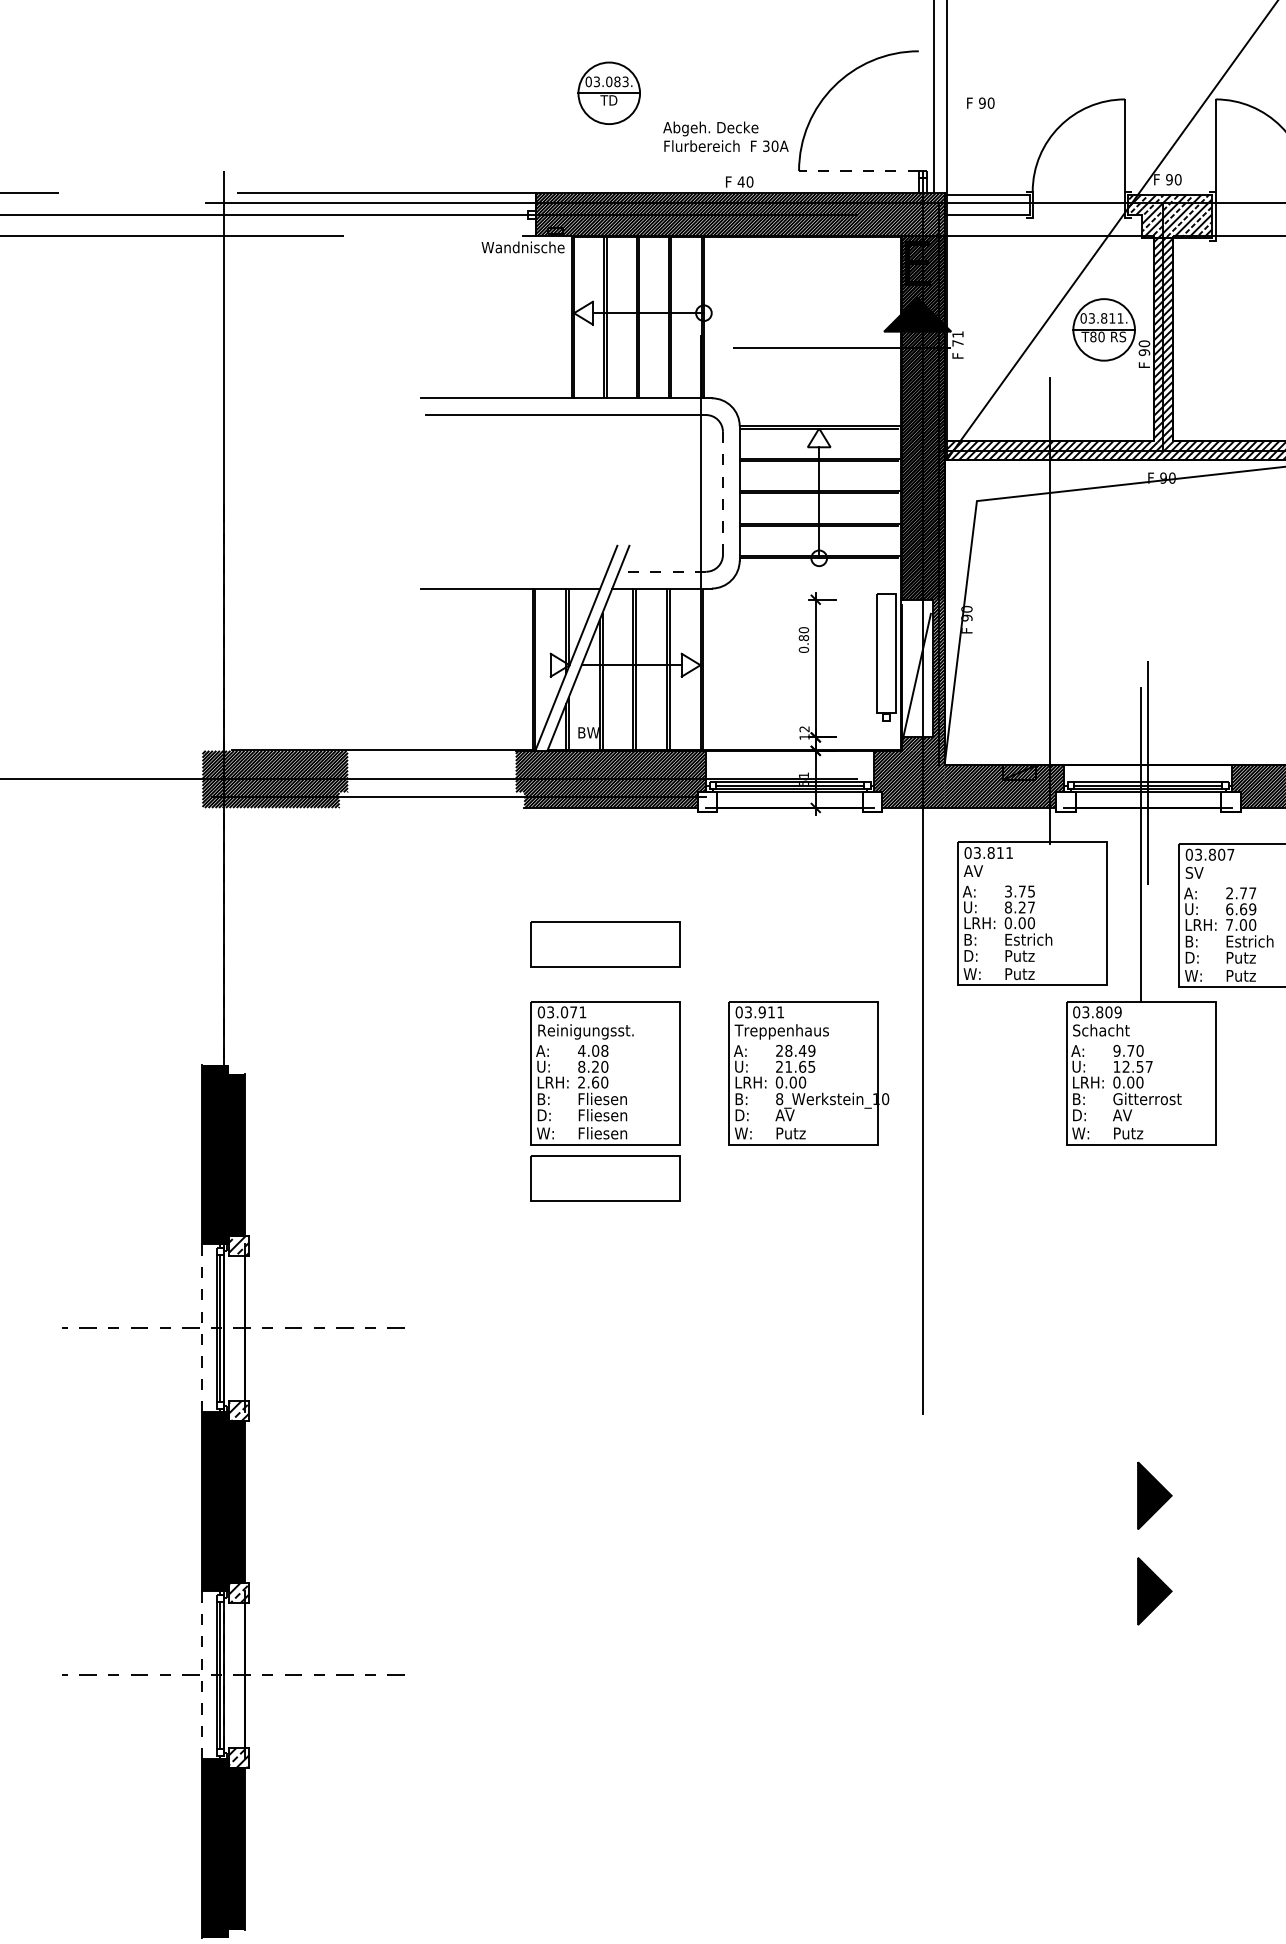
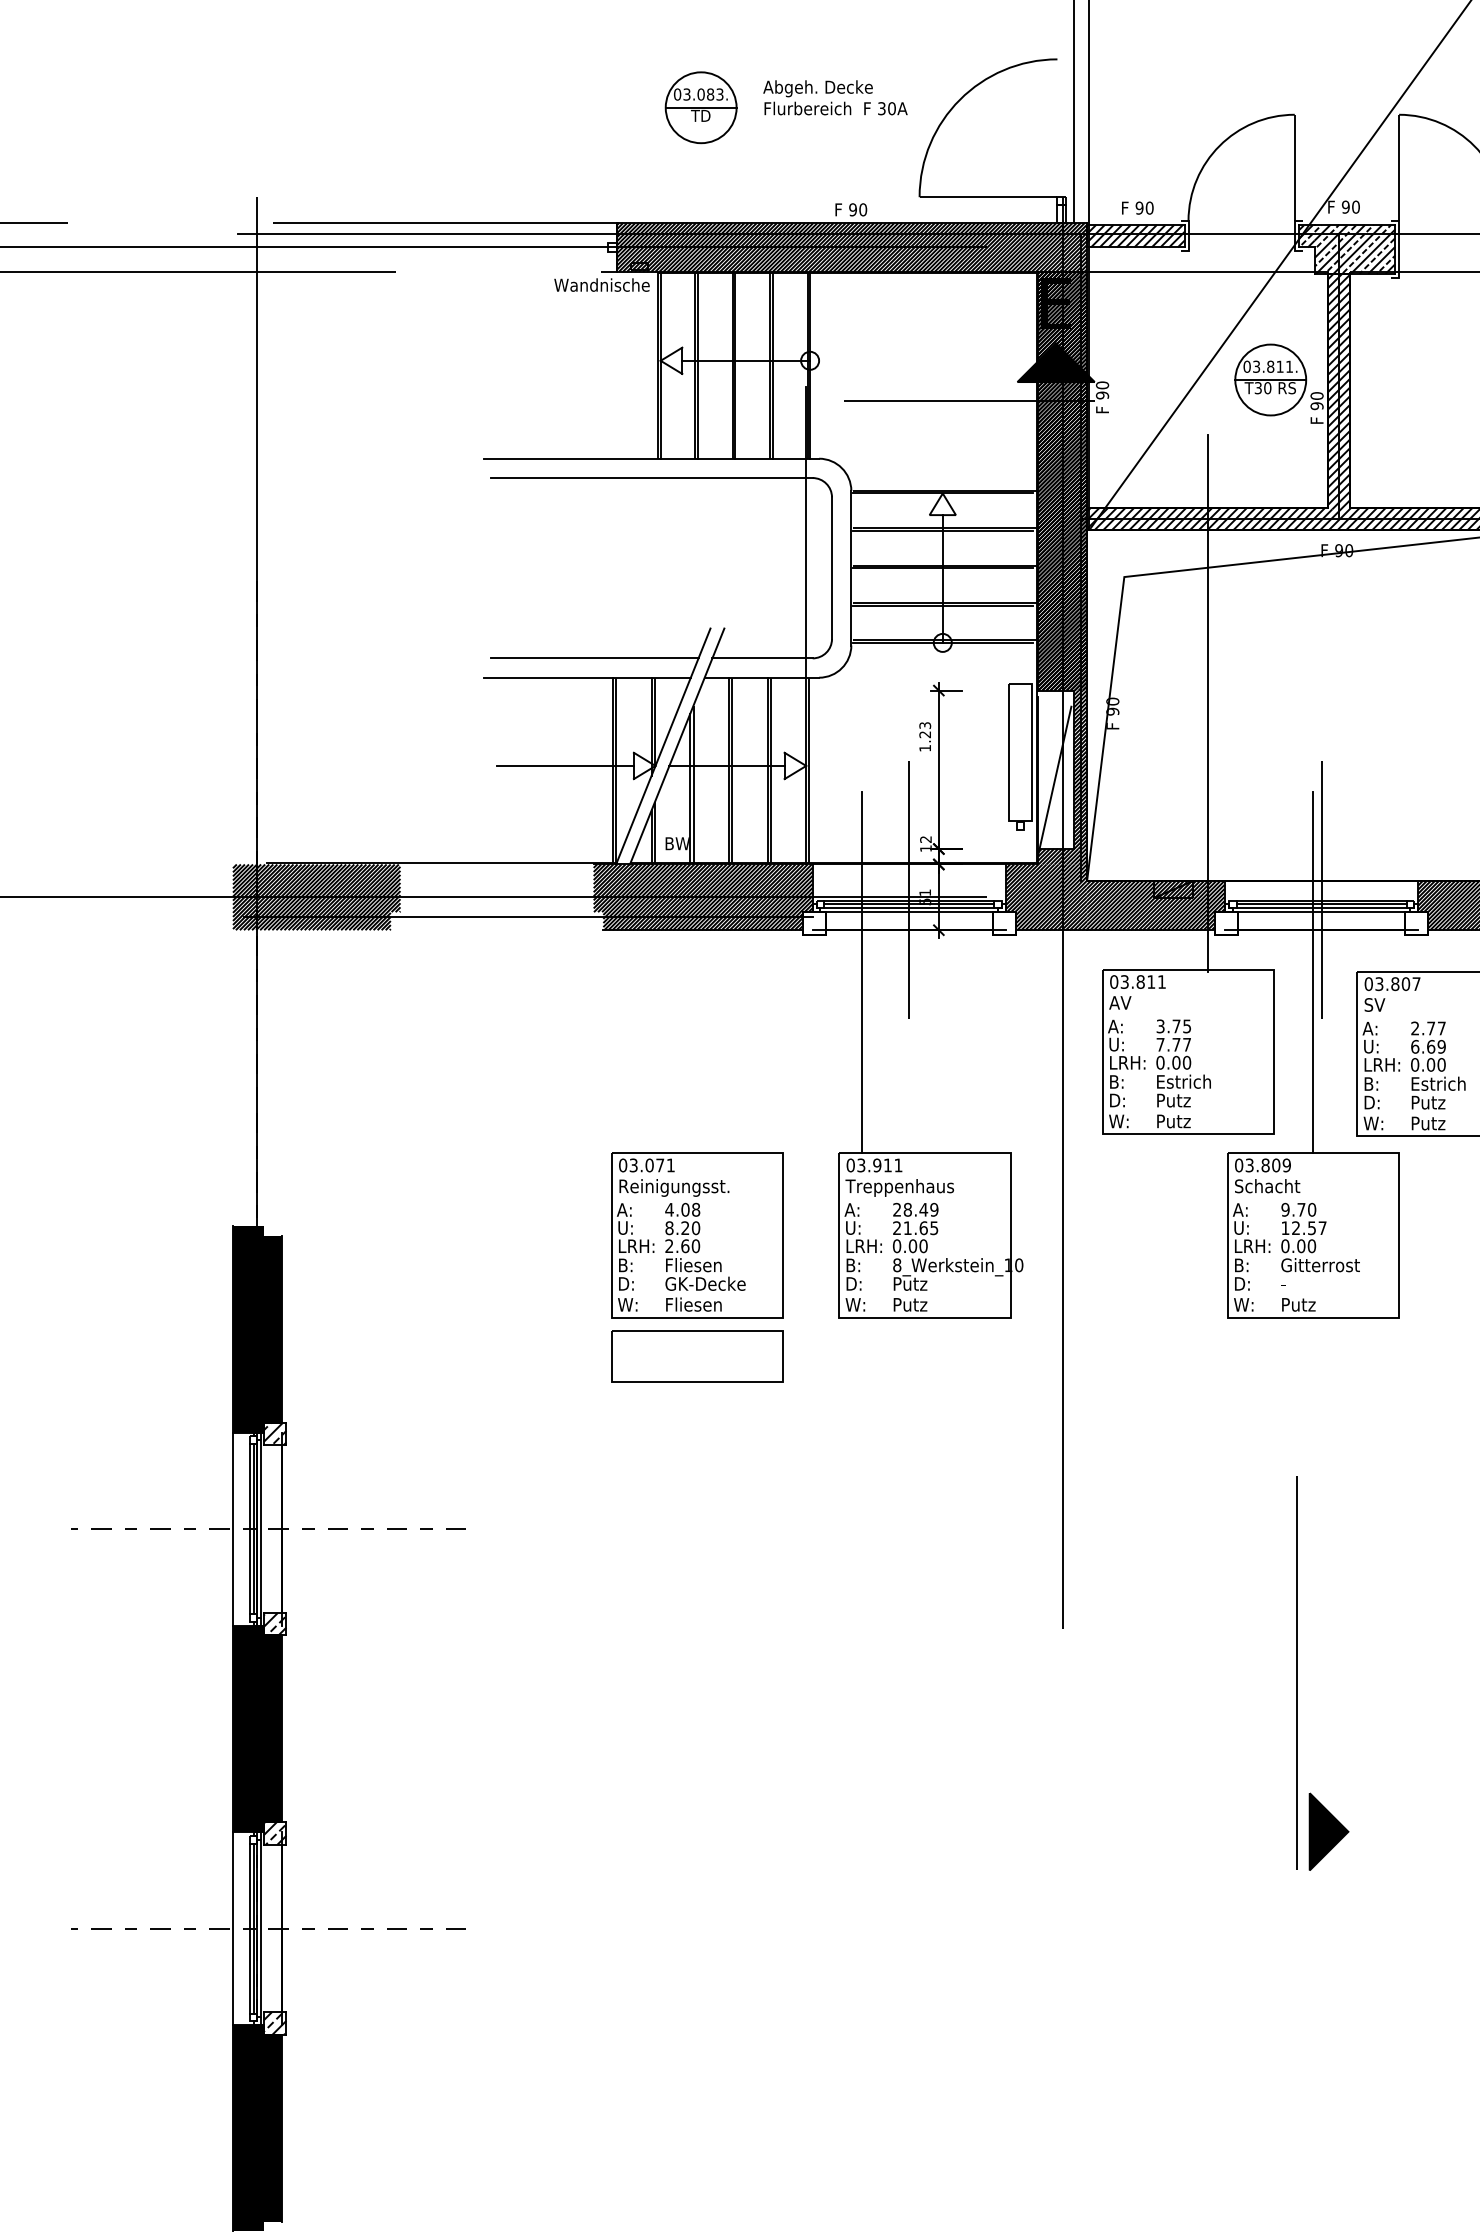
text: (980, 102) -> (1137, 207), moved
text: (725, 136) -> (835, 97), moved
line: (858, 171) -> (988, 197), dashed -> solid
text: (740, 181) -> (852, 209), 40 -> 90
hatch: (986, 204) -> (1135, 235), added
text: (1092, 337) -> (1257, 388), T80 -> T30
text: (957, 339) -> (1102, 390), 71 -> 90
line: (723, 493) -> (832, 568), dashed -> solid
line: (516, 571) -> (594, 658), added
line: (662, 571) -> (762, 658), dashed -> solid
text: (804, 639) -> (925, 736), 0.80 -> 1.23
line: (491, 664) -> (565, 765), added
line: (790, 772) -> (909, 889), added
line: (748, 844) -> (861, 972), added
text: (1015, 907) -> (1168, 1044), 8.27 -> 7.77
text: (1229, 924) -> (1415, 1064), 7.00 -> 0.00
part: (606, 944) -> (697, 1087), removed
text: (613, 1114) -> (705, 1283), Fliesen -> GK-Decke
text: (790, 1114) -> (909, 1283), AV -> Putz
text: (1122, 1114) -> (1291, 1283), AV -> -
line: (202, 1328) -> (233, 1529), dashed -> solid
line: (227, 1328) -> (261, 1529), added
line: (1126, 1452) -> (1296, 1672), added
part: (1154, 1495) -> (1328, 1721), removed
line: (202, 1675) -> (233, 1928), dashed -> solid
line: (227, 1675) -> (261, 1928), added

